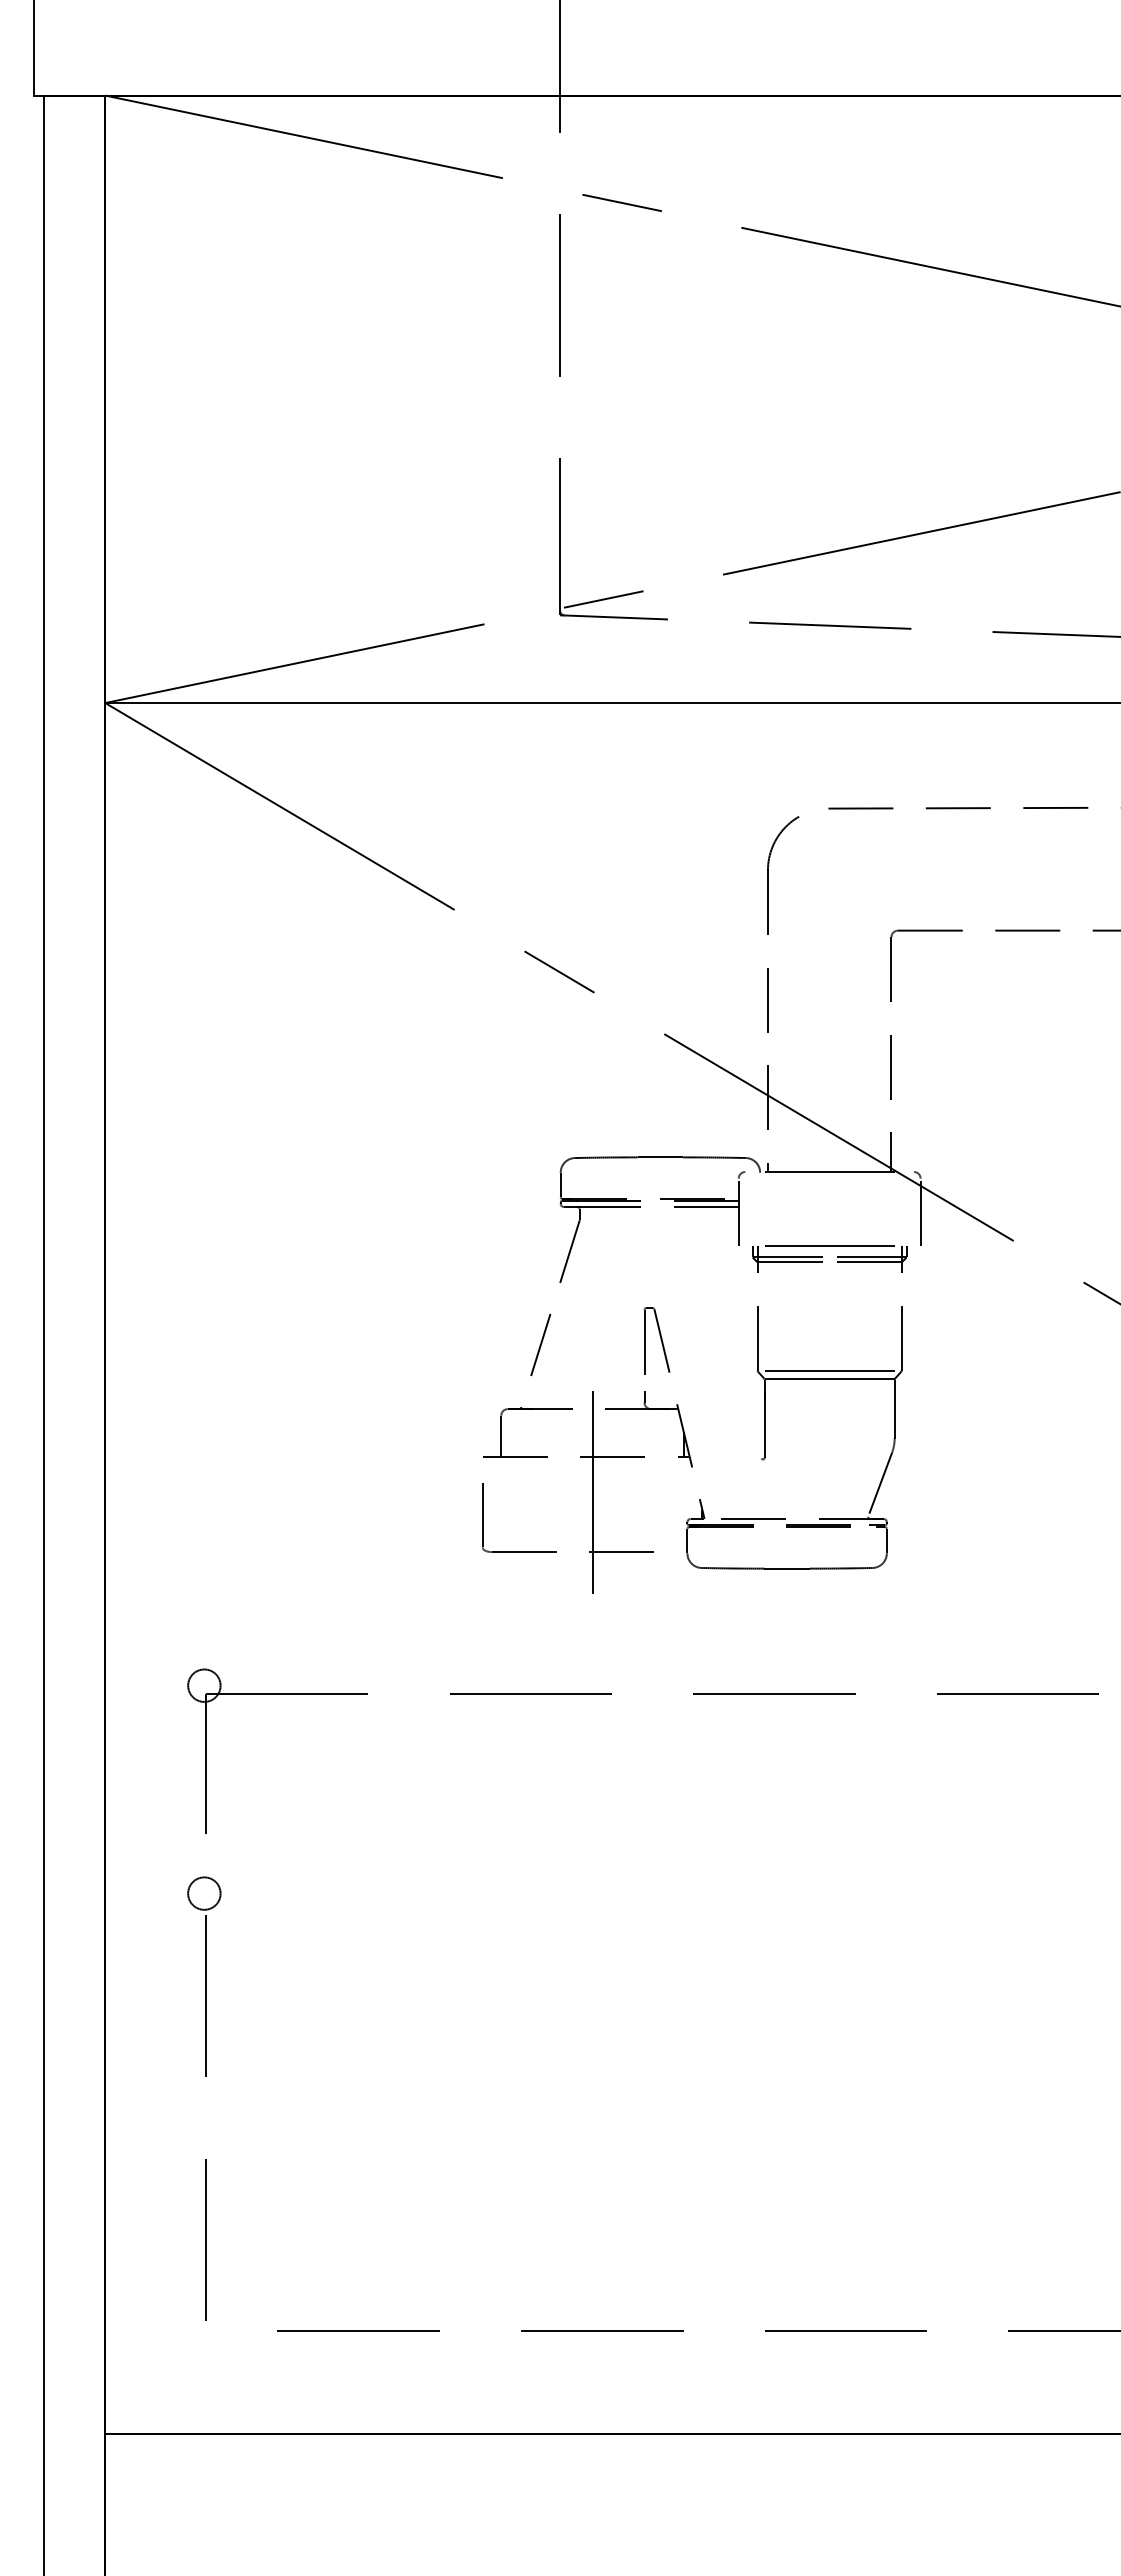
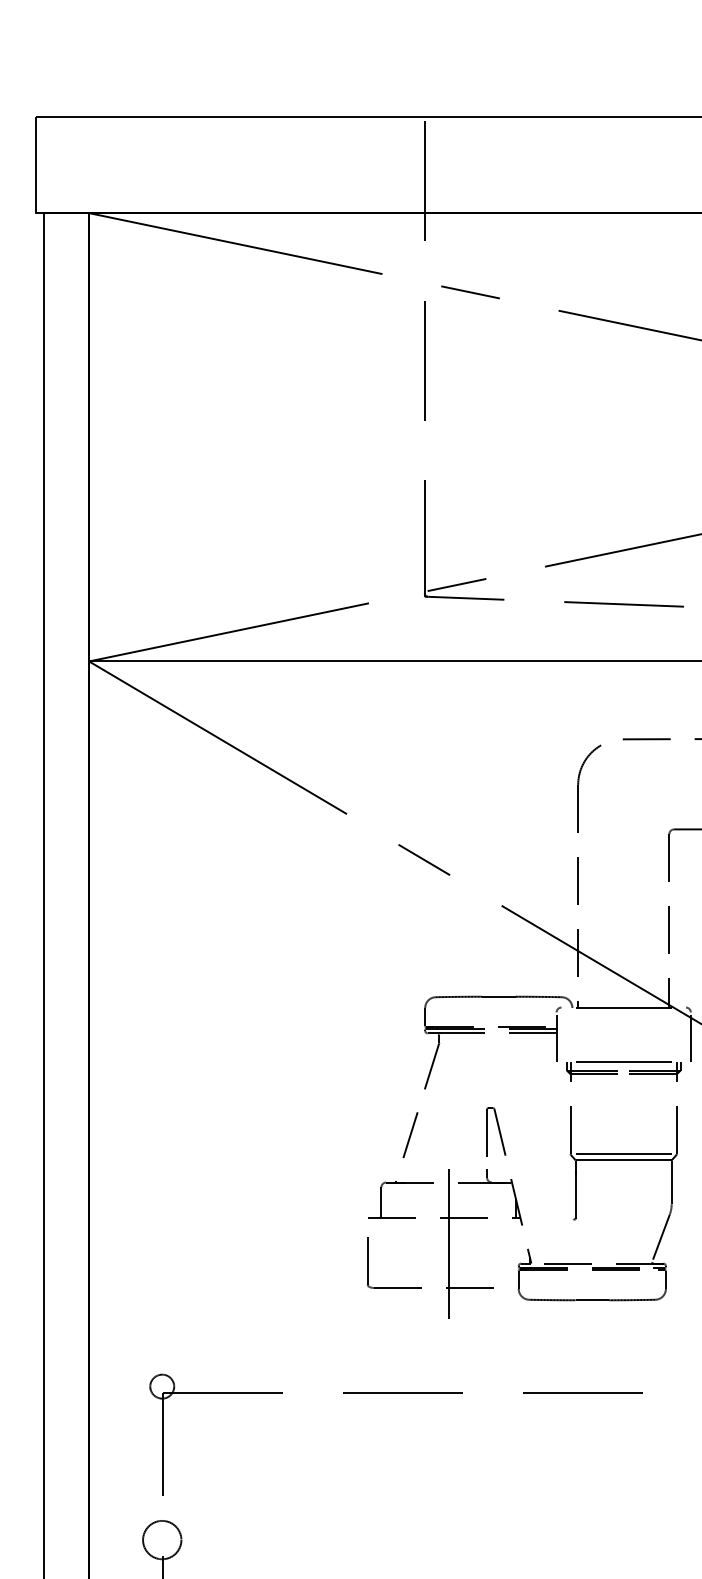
circle: (204, 1893) -> (162, 1540), size x1.6

